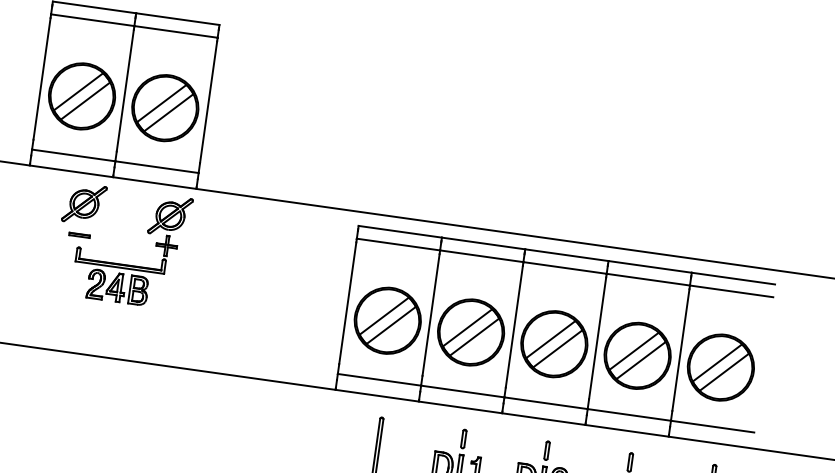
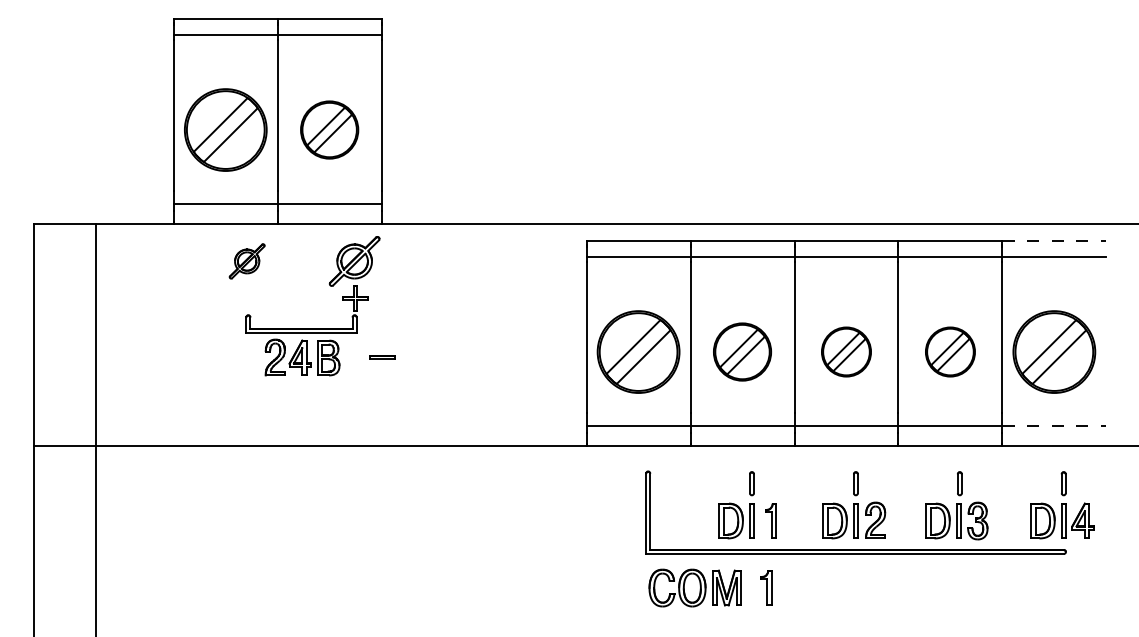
part: (165, 107) -> (329, 129), size x0.7
part: (83, 204) -> (246, 261), size x0.7
line: (79, 234) -> (382, 356), moved
line: (733, 278) -> (1054, 240), solid -> dashed
part: (471, 332) -> (742, 351), size x0.7
part: (554, 343) -> (846, 351), size x0.6
part: (637, 355) -> (950, 351), size x0.6
line: (712, 426) -> (1054, 425), solid -> dashed

